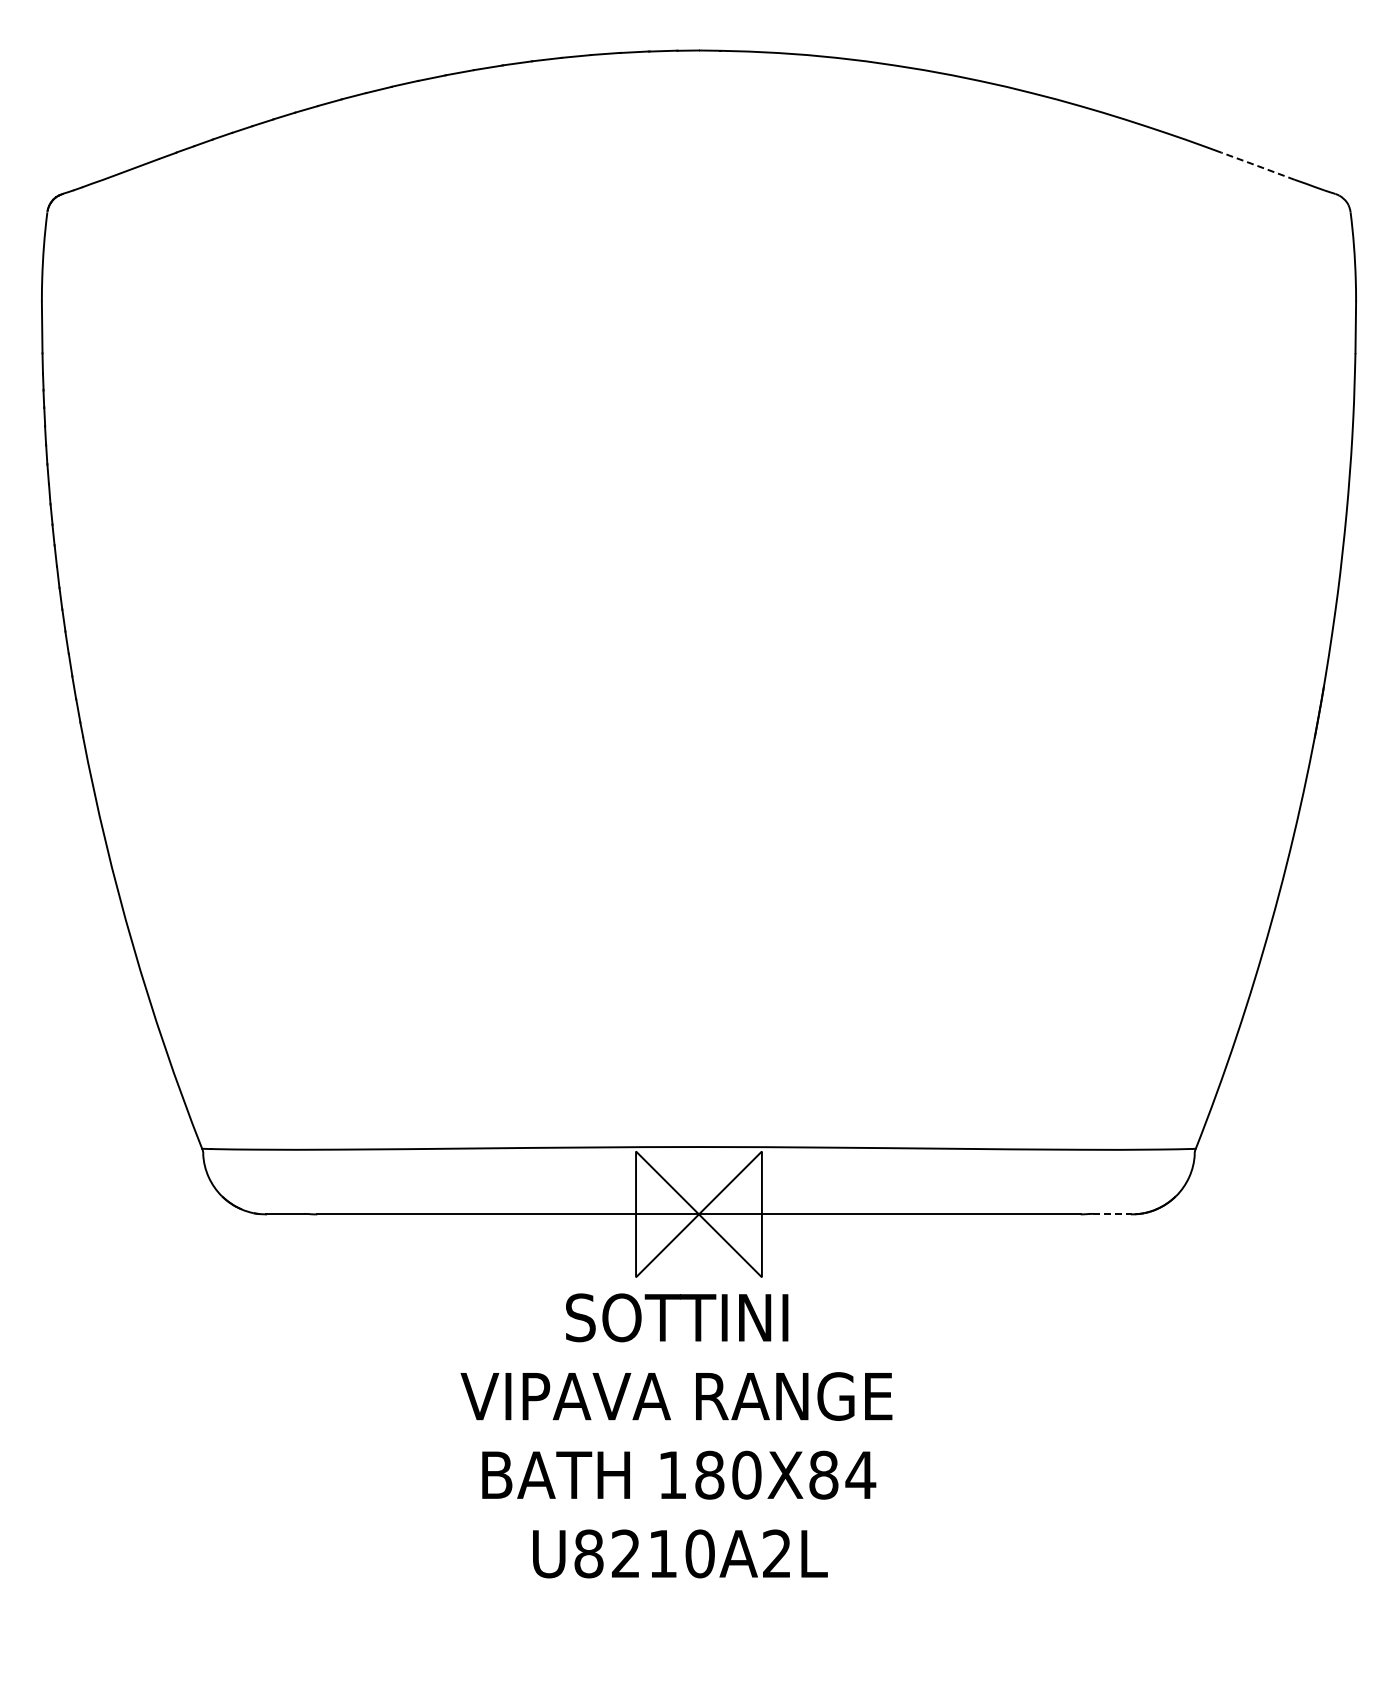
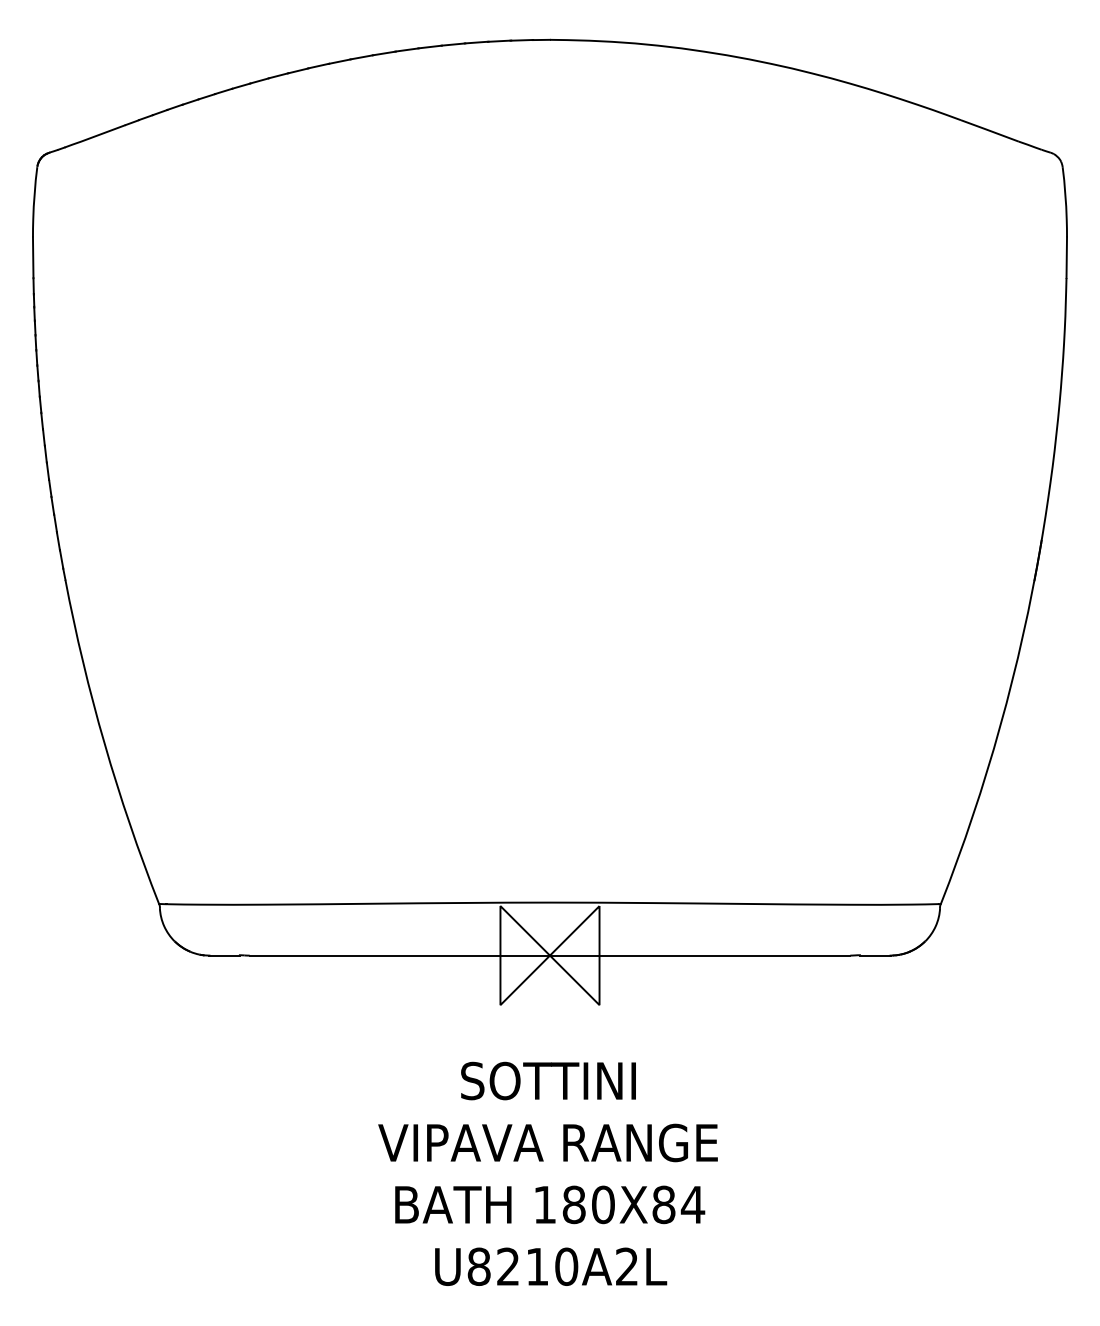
line: (1257, 165) -> (989, 130), dashed -> solid
line: (1113, 1214) -> (876, 955), dashed -> solid
text: (676, 1435) -> (548, 1173), moved

